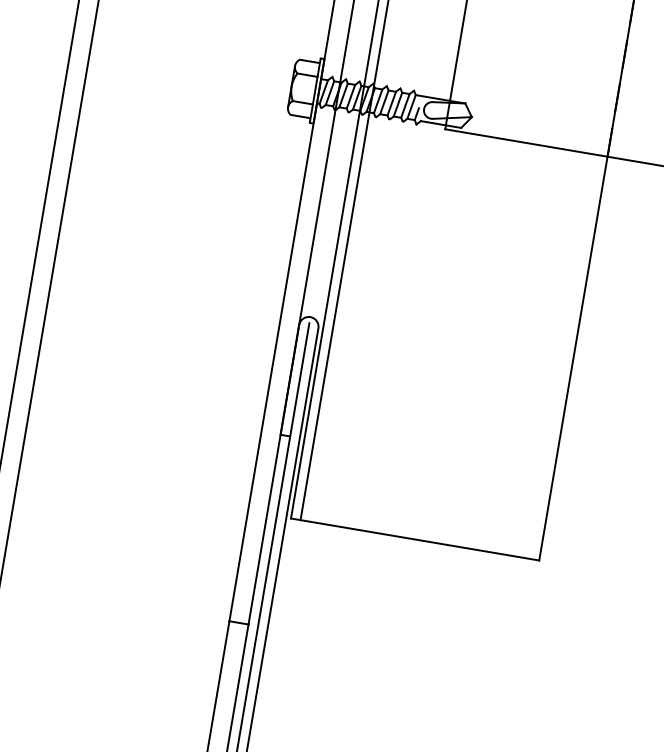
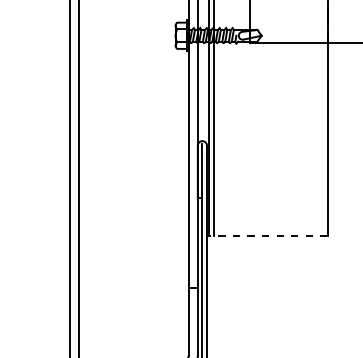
line: (413, 540) -> (267, 236), solid -> dashed

